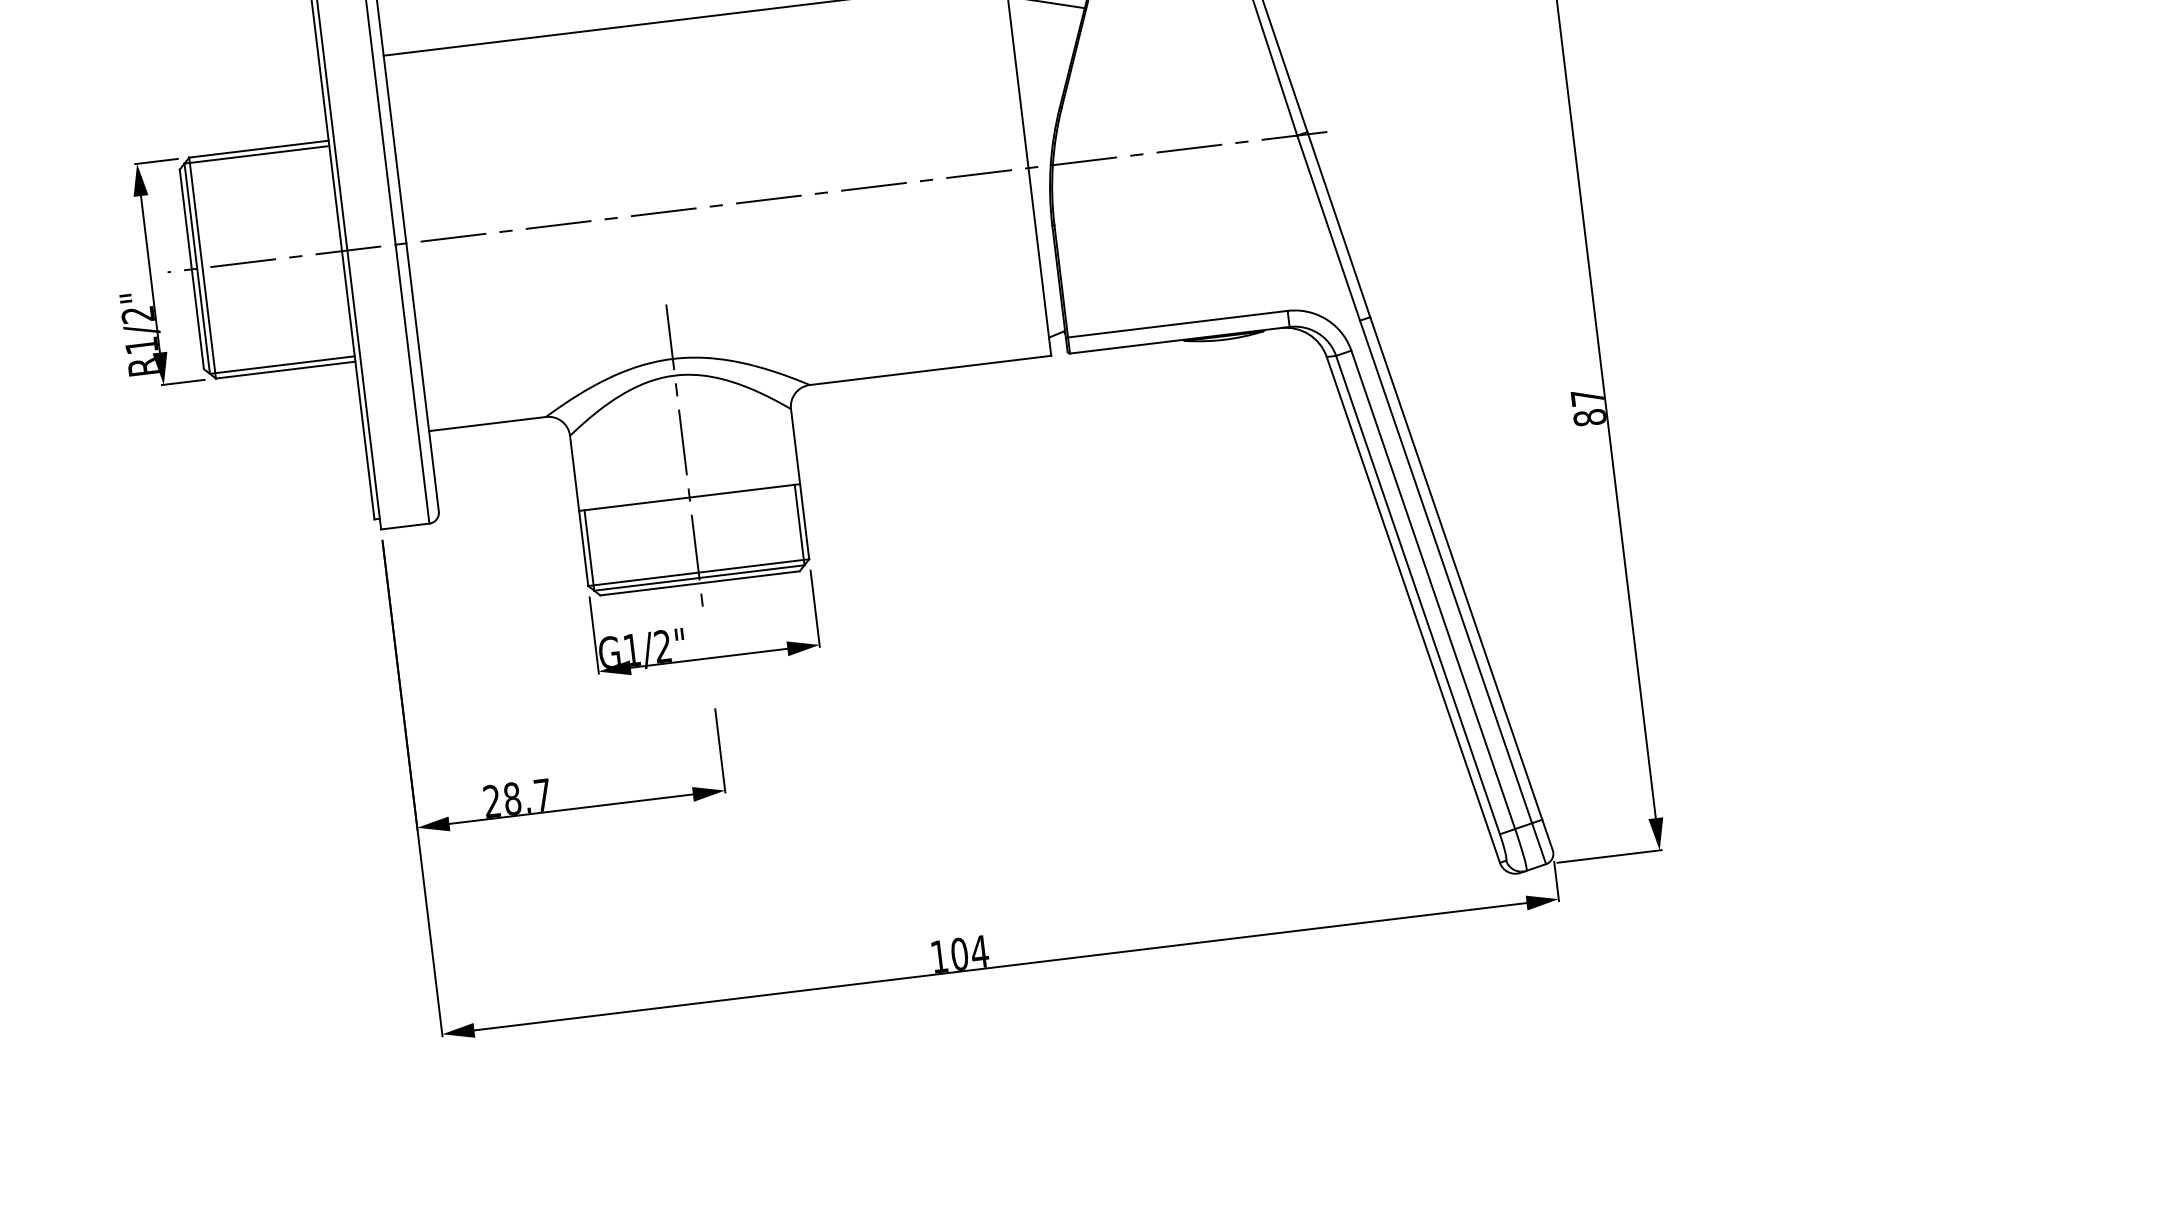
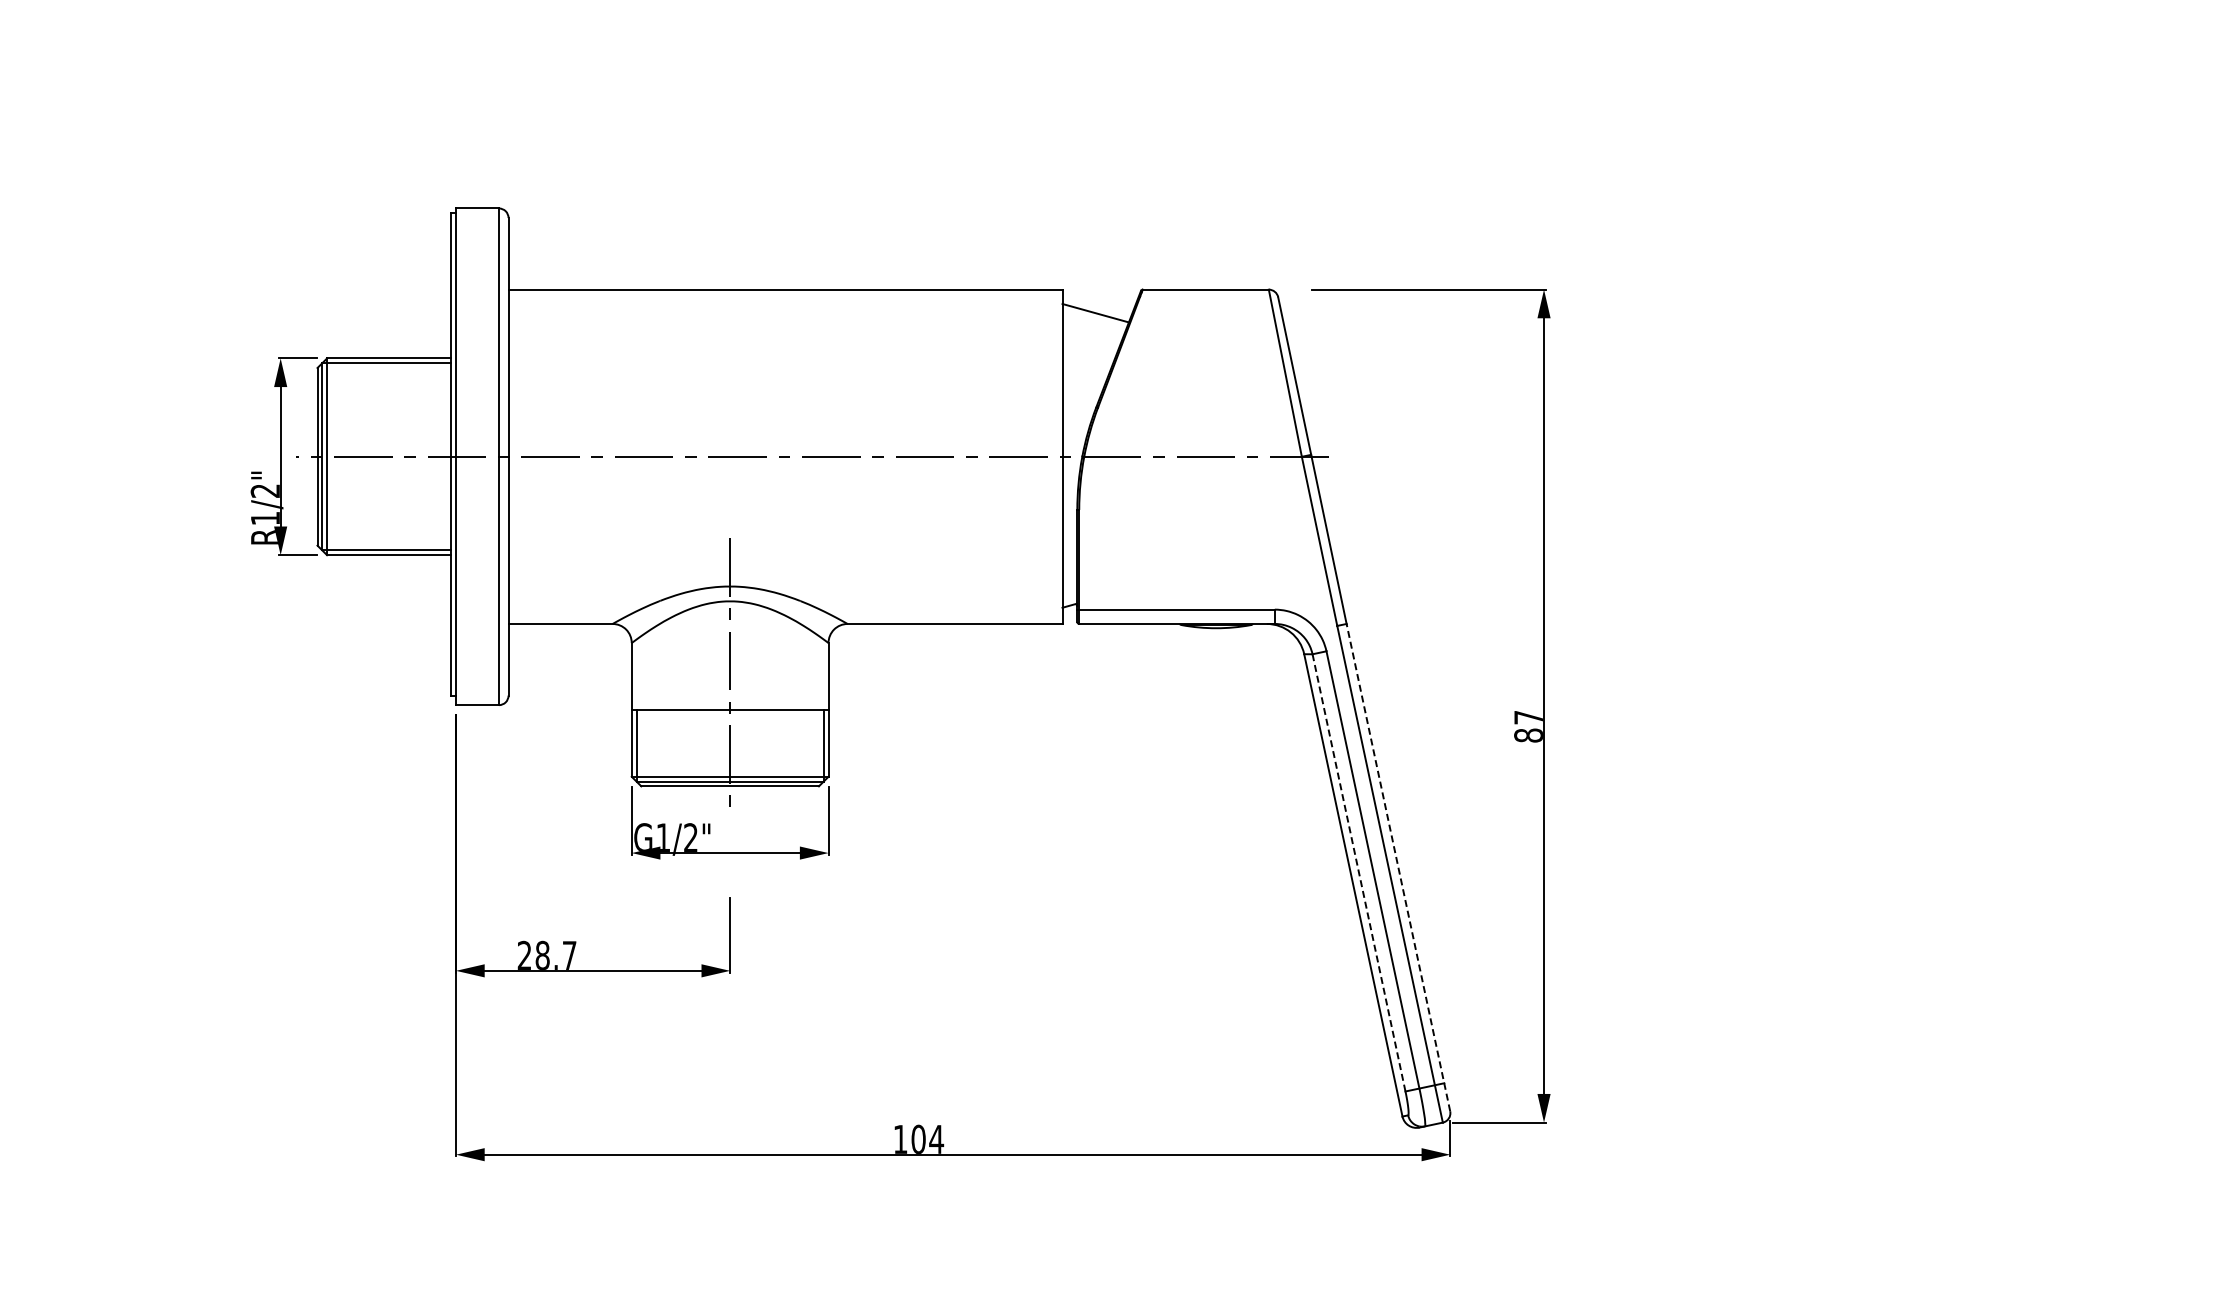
line: (1461, 583) -> (1398, 867), solid -> dashed
line: (1418, 595) -> (1359, 873), solid -> dashed

